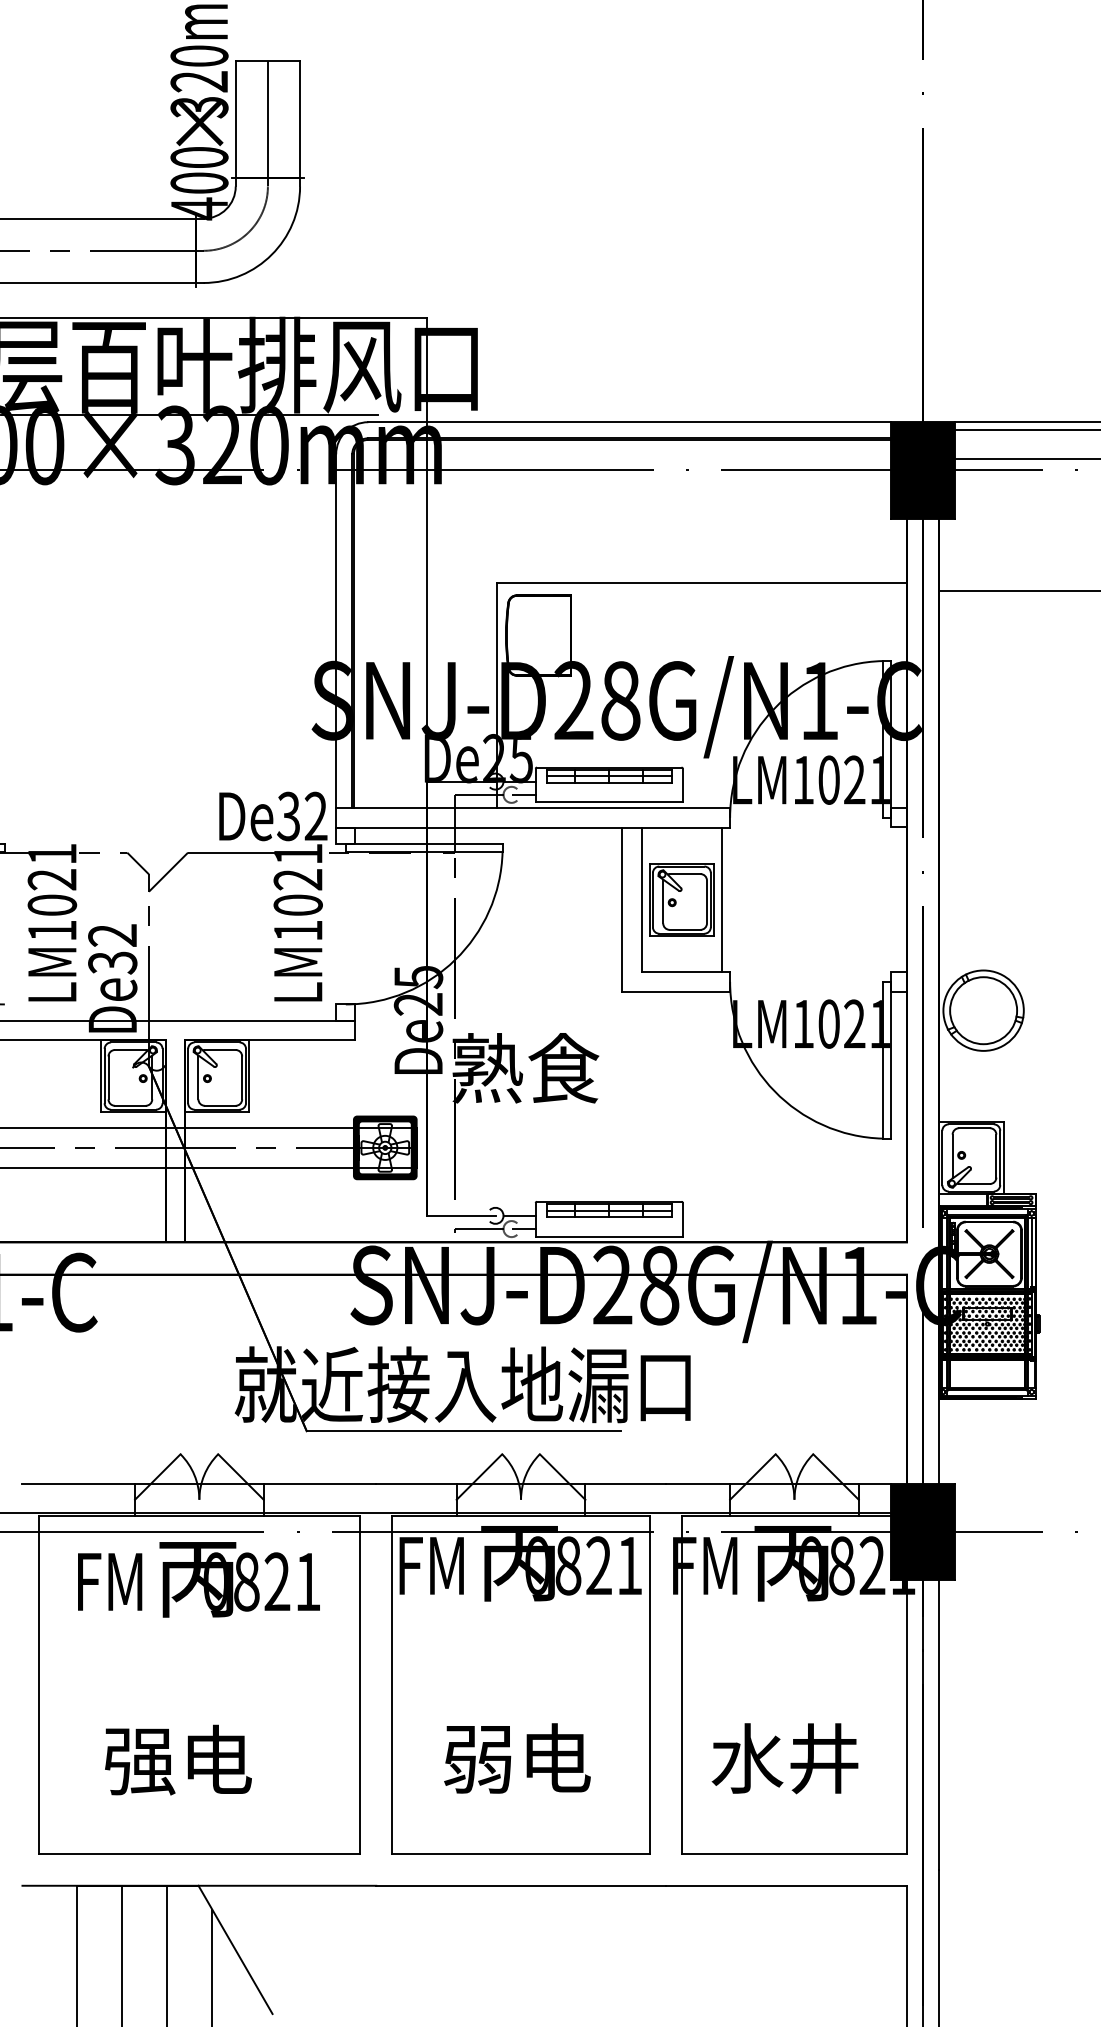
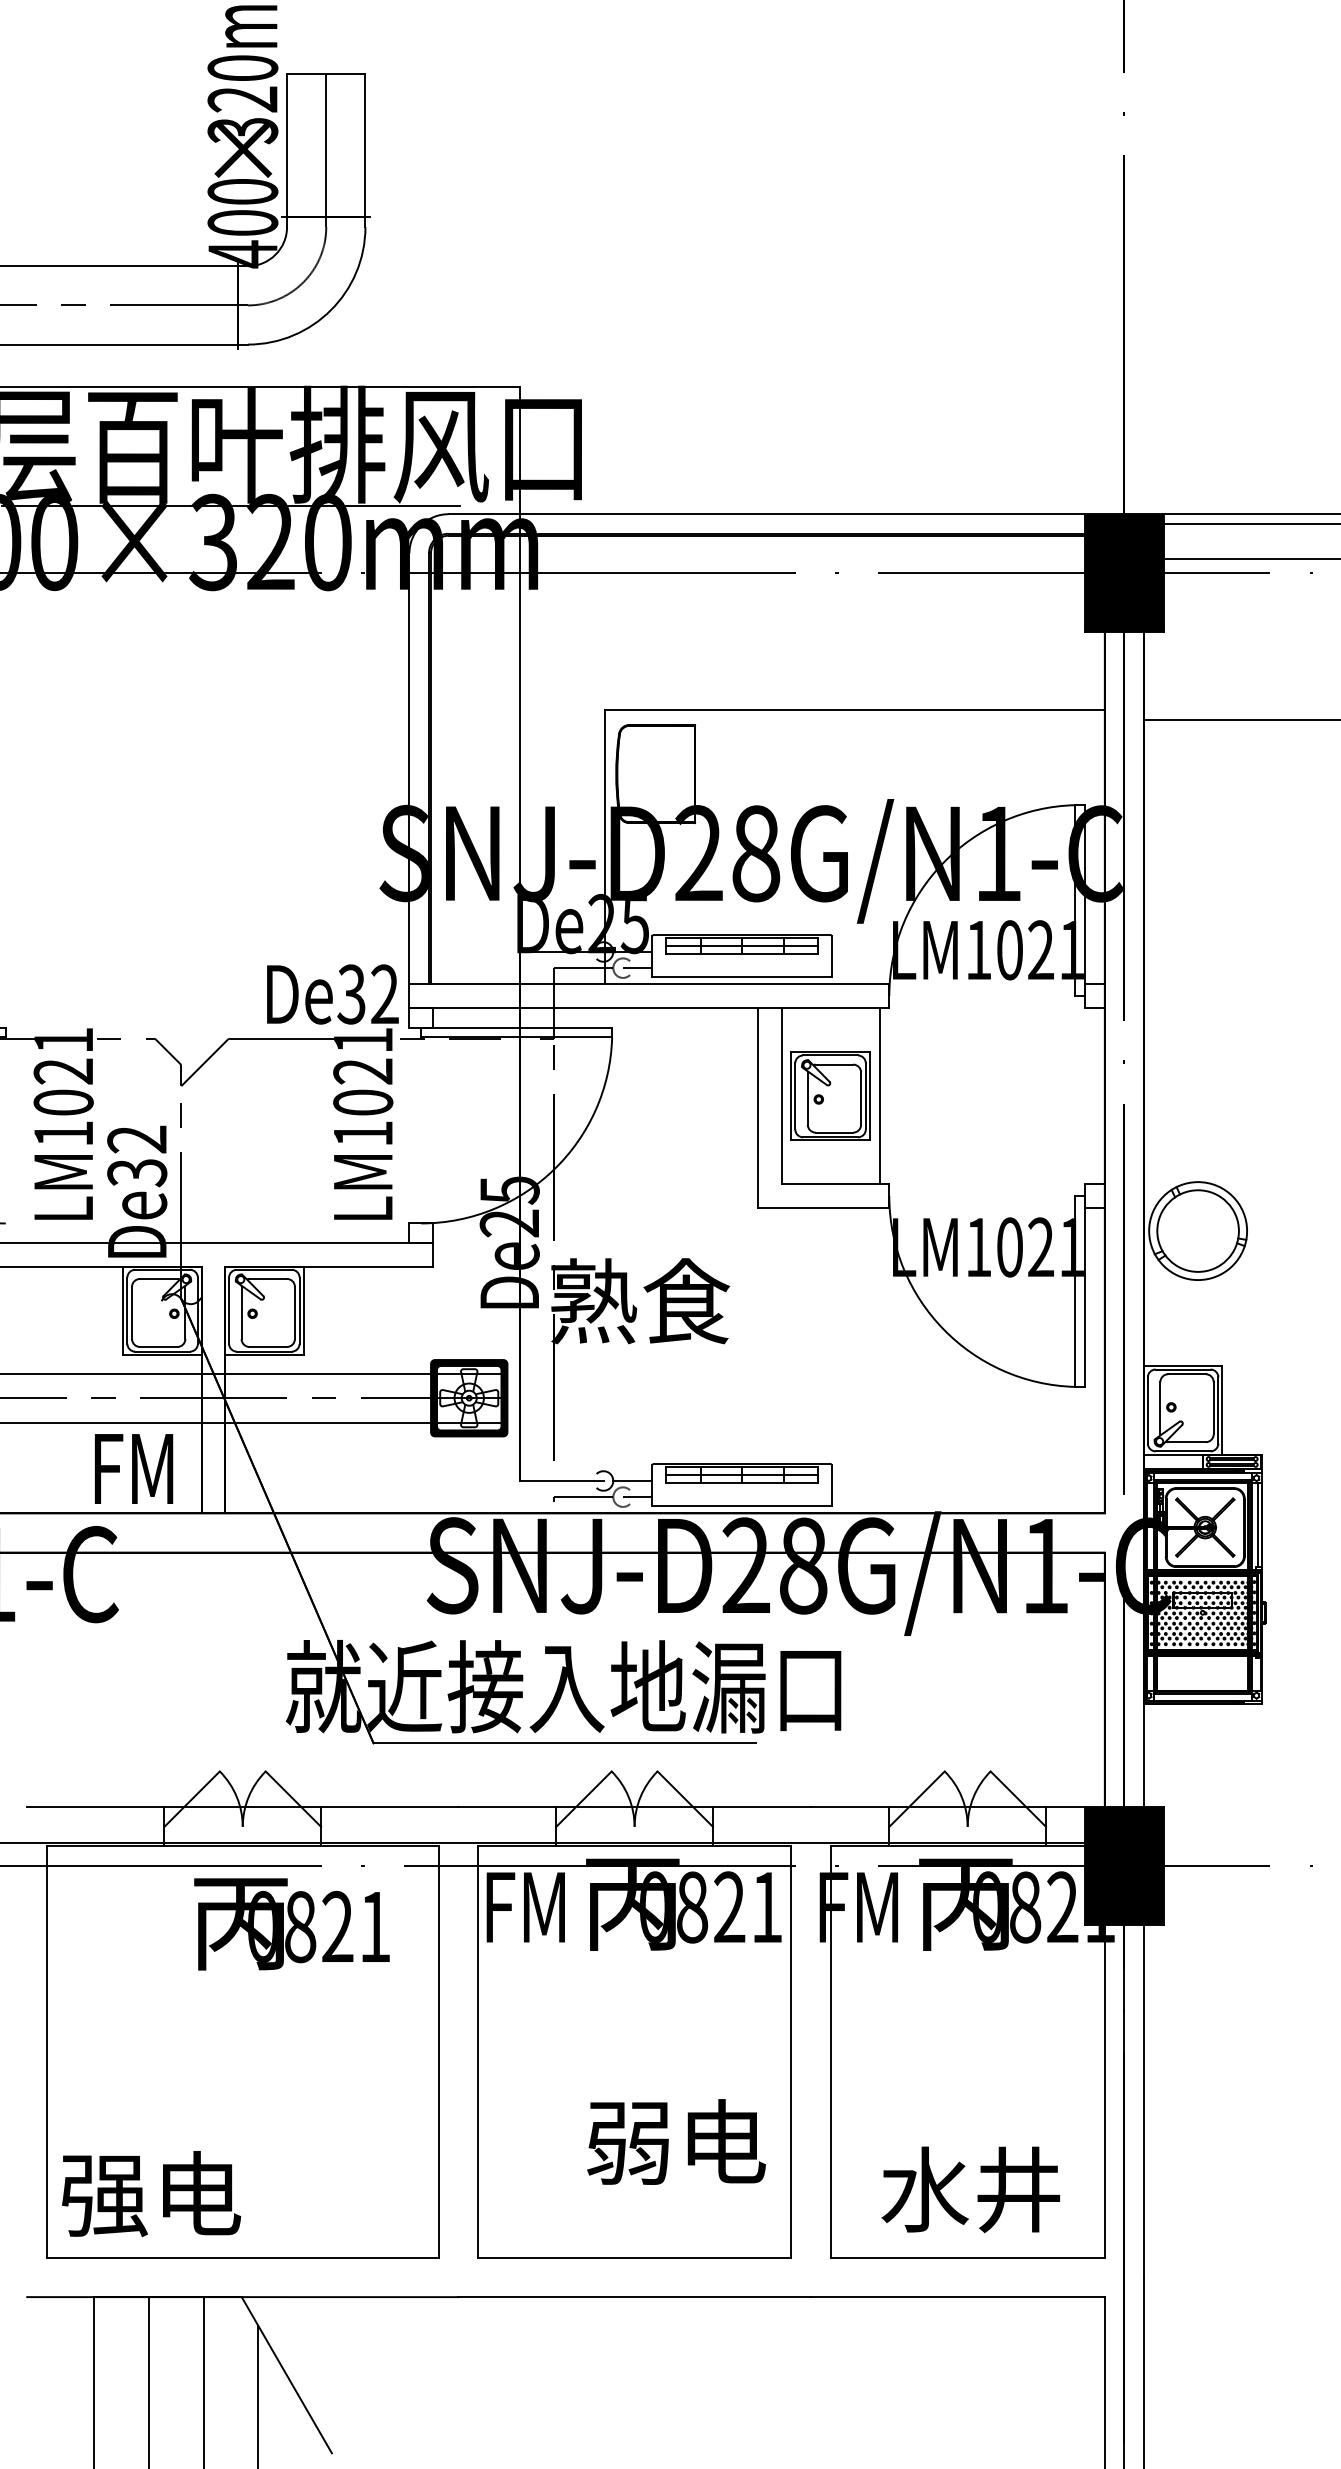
text: (110, 1581) -> (134, 1468), moved
text: (517, 1758) -> (676, 2142), moved
text: (784, 1758) -> (970, 2189), moved
text: (178, 1759) -> (151, 2193), moved

